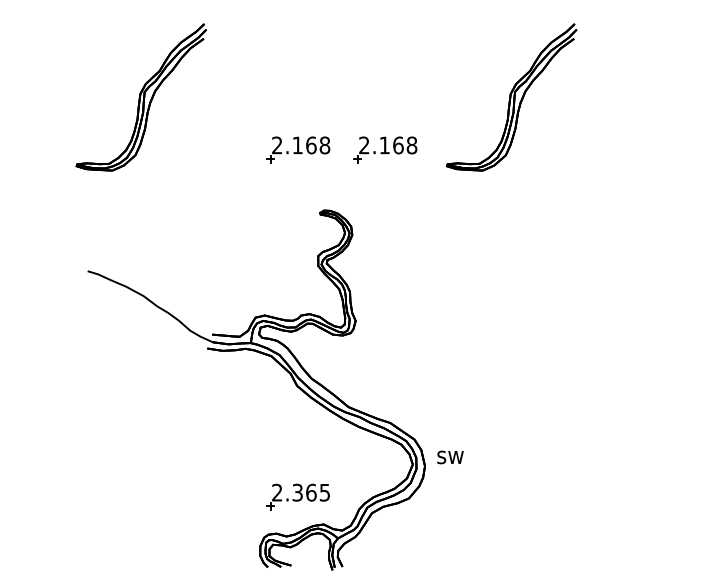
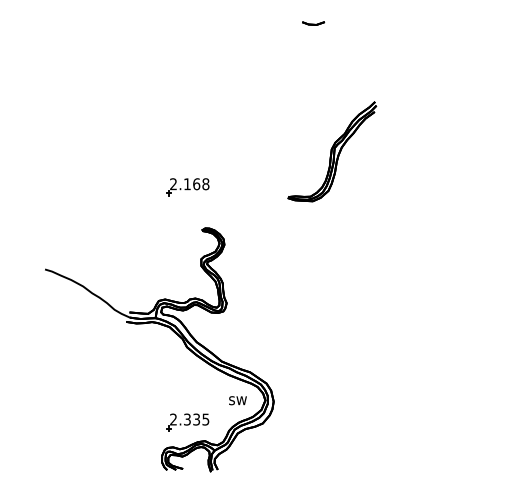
part: (141, 97) -> (81, 151), removed
part: (384, 150) -> (246, 187), removed
text: (449, 457) -> (237, 400), moved
text: (311, 492) -> (196, 419), 2.365 -> 2.335

